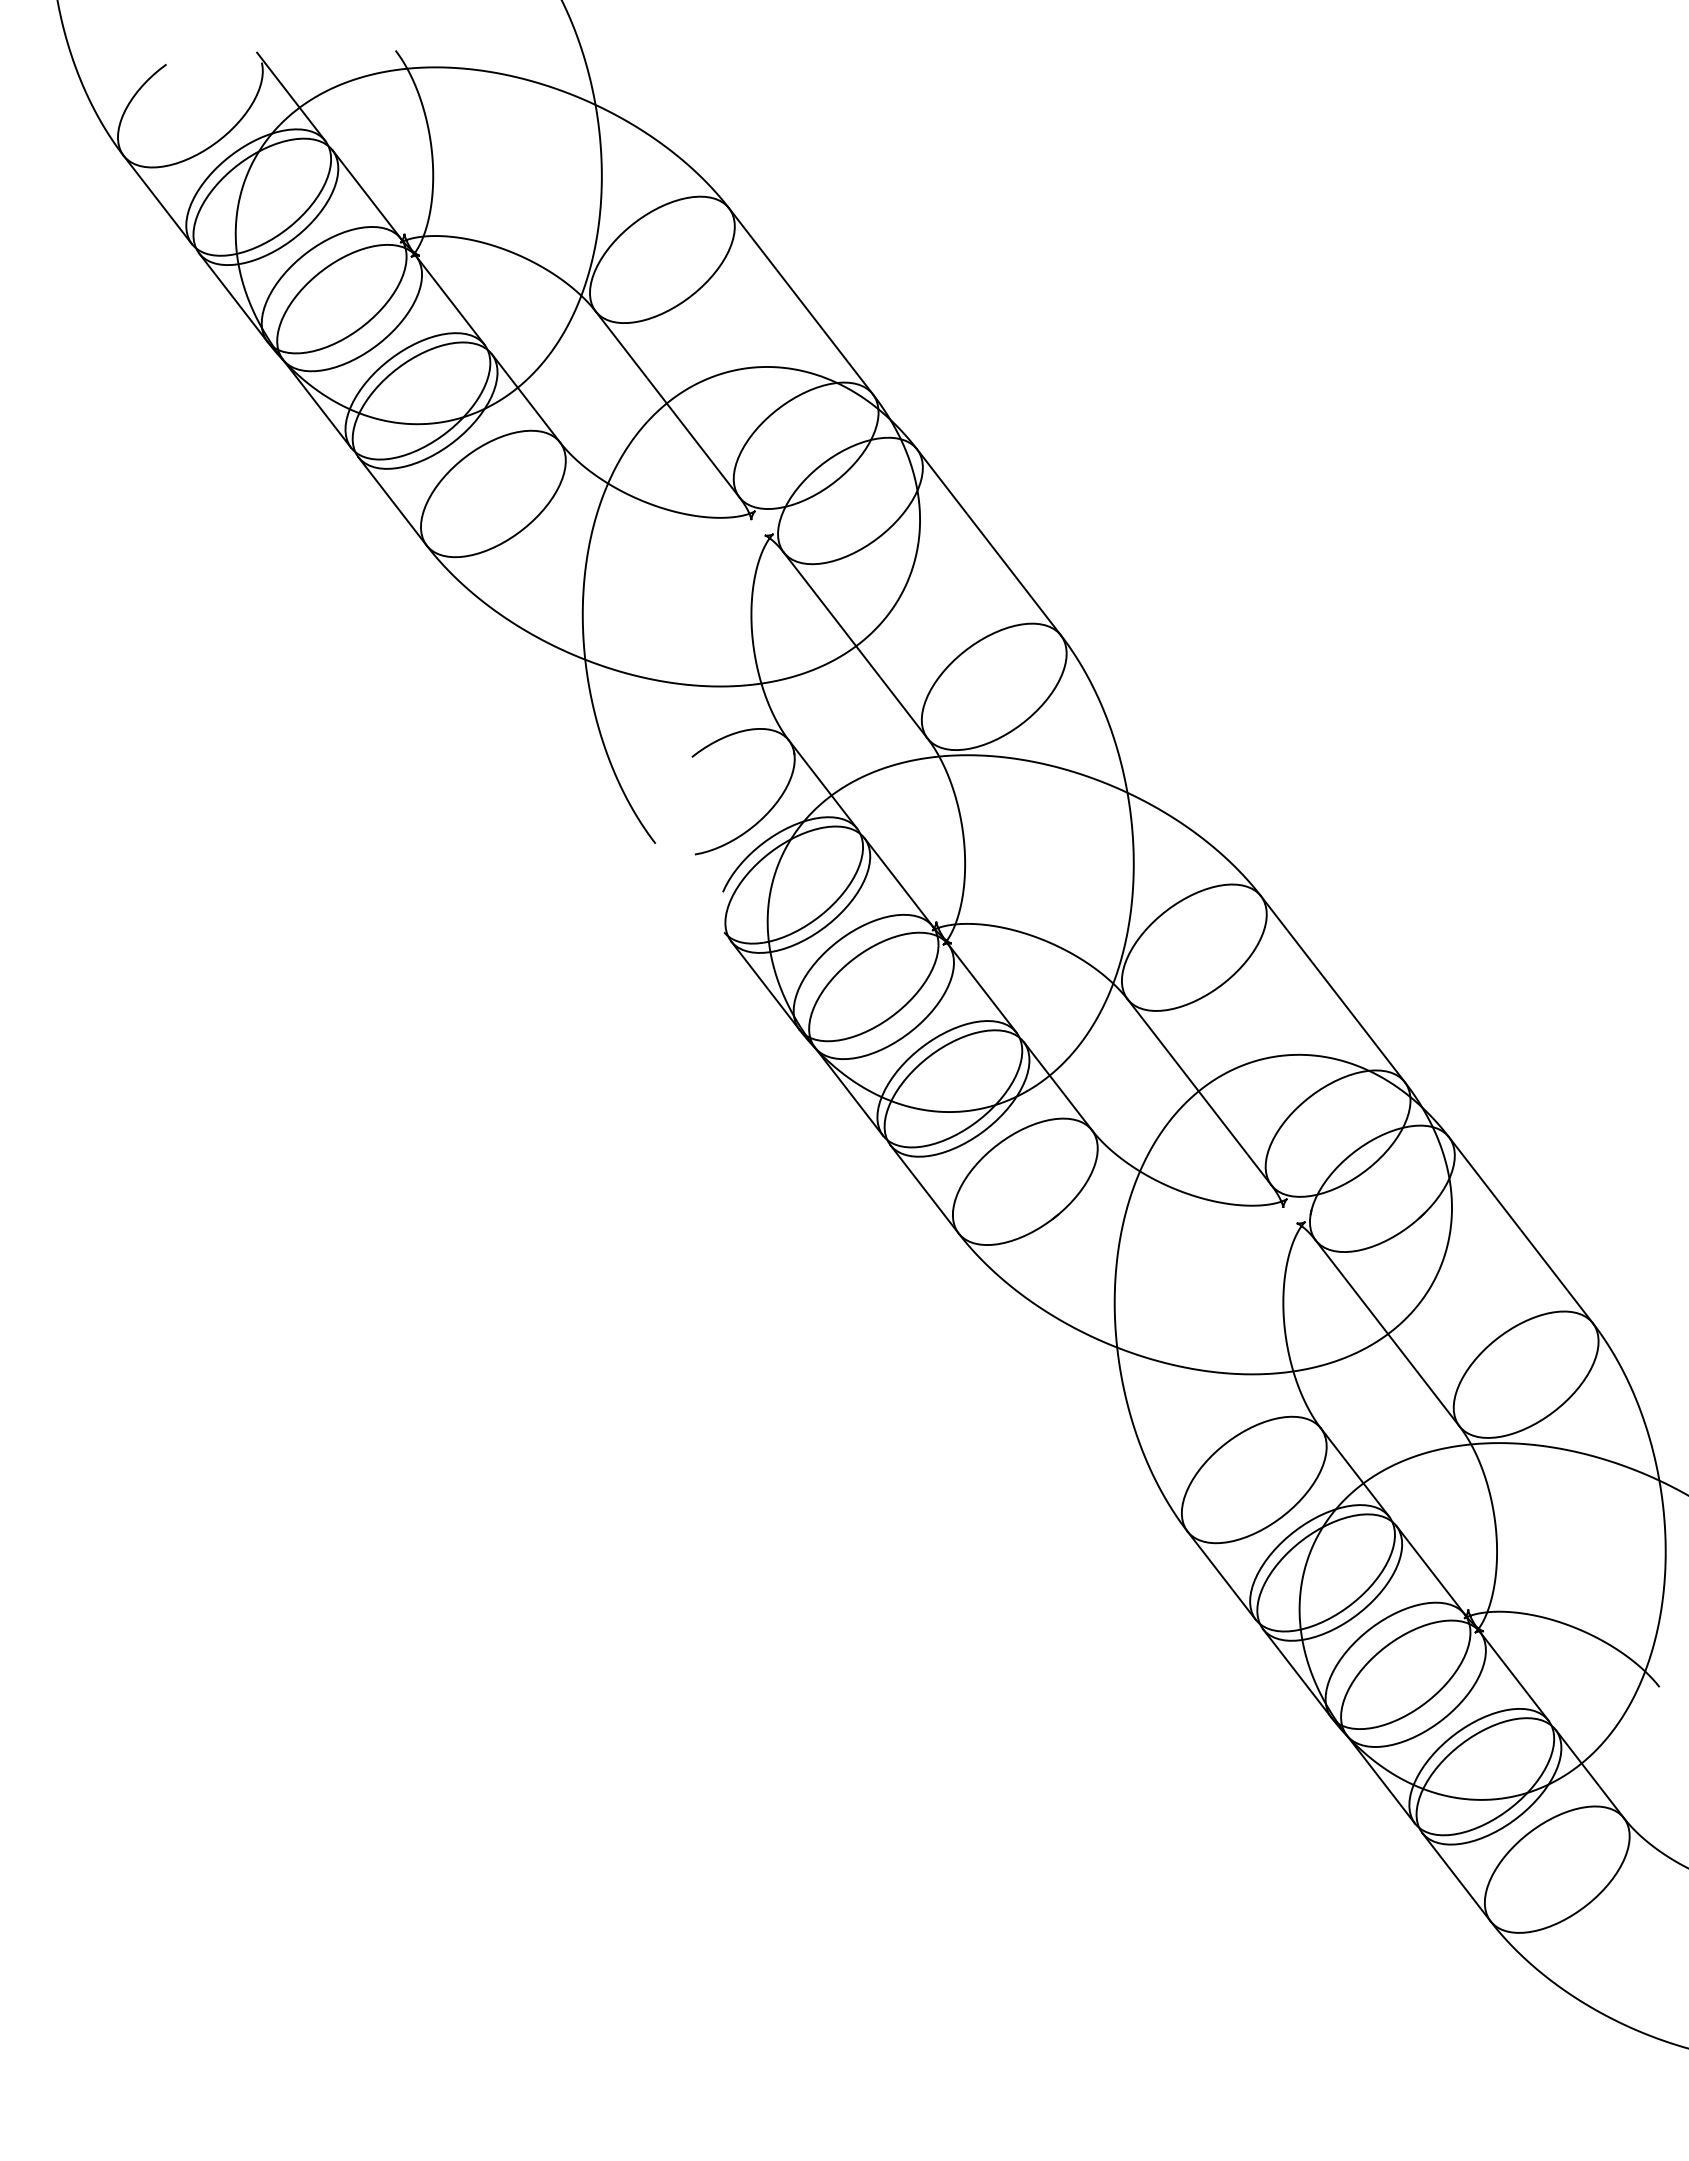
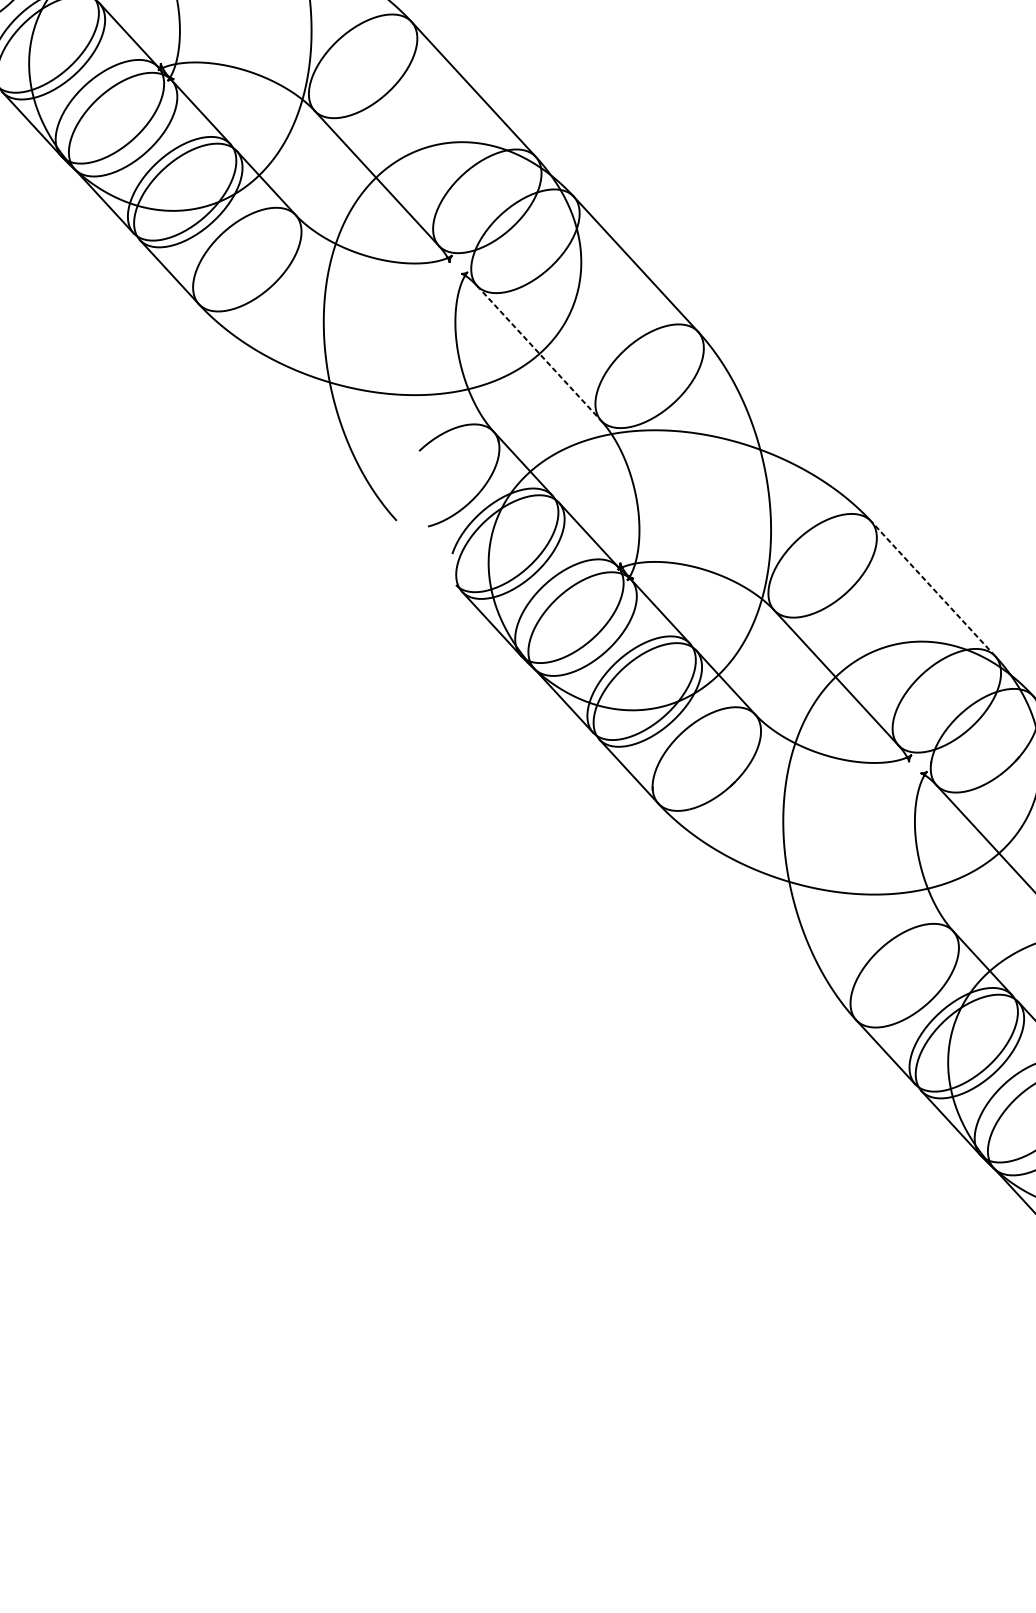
line: (855, 645) -> (538, 353), solid -> dashed
line: (1332, 989) -> (932, 589), solid -> dashed

